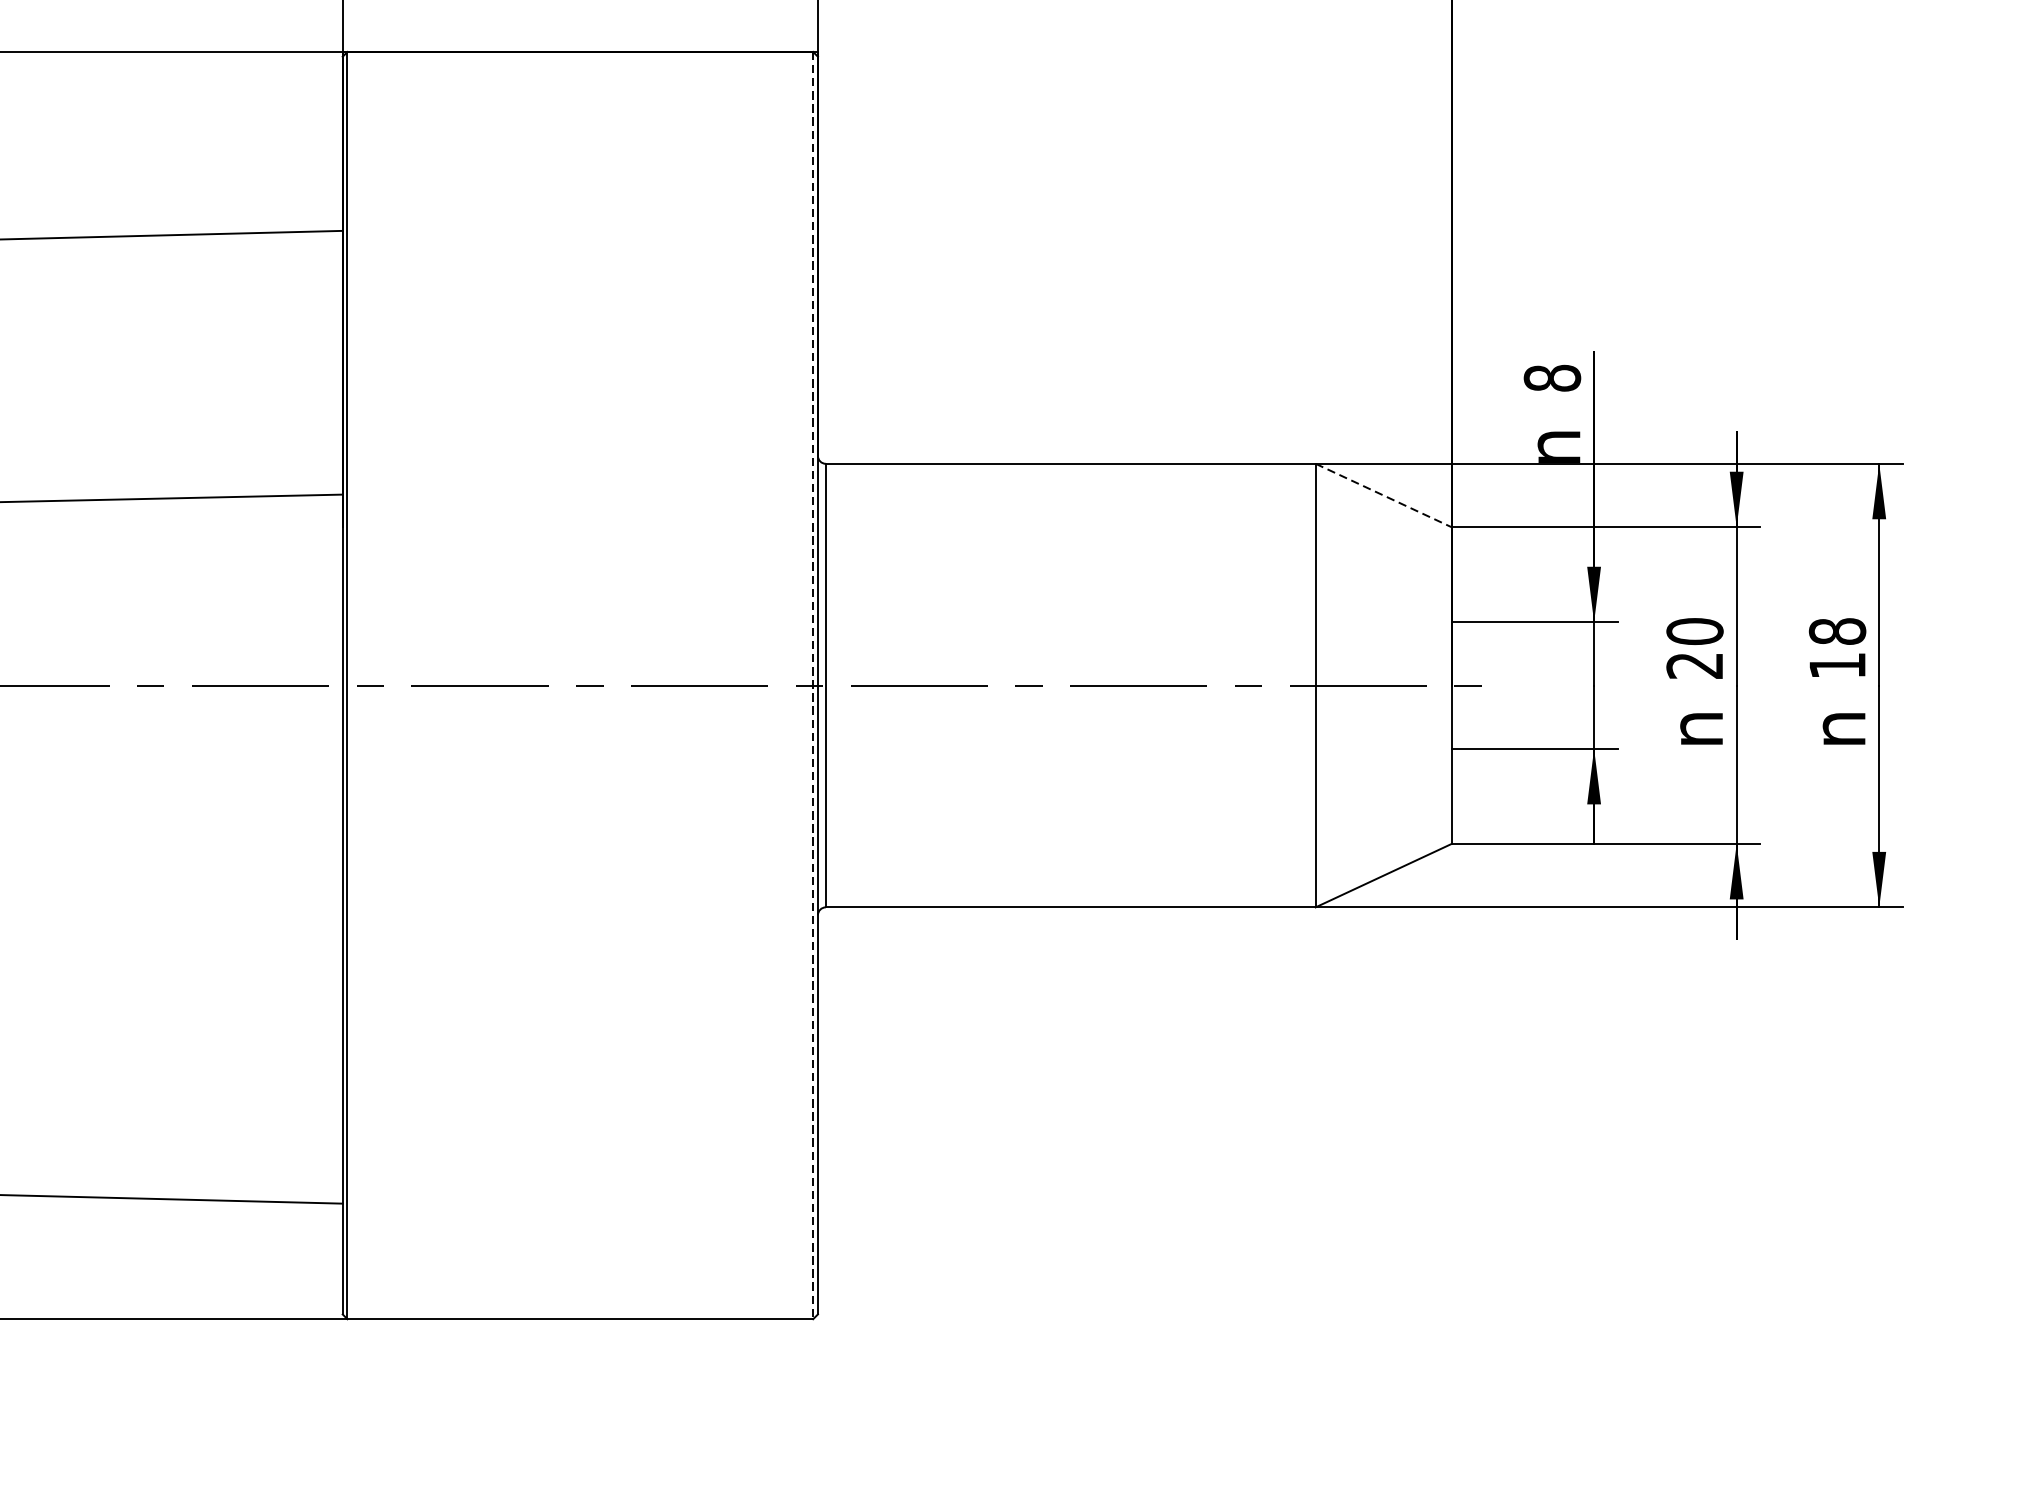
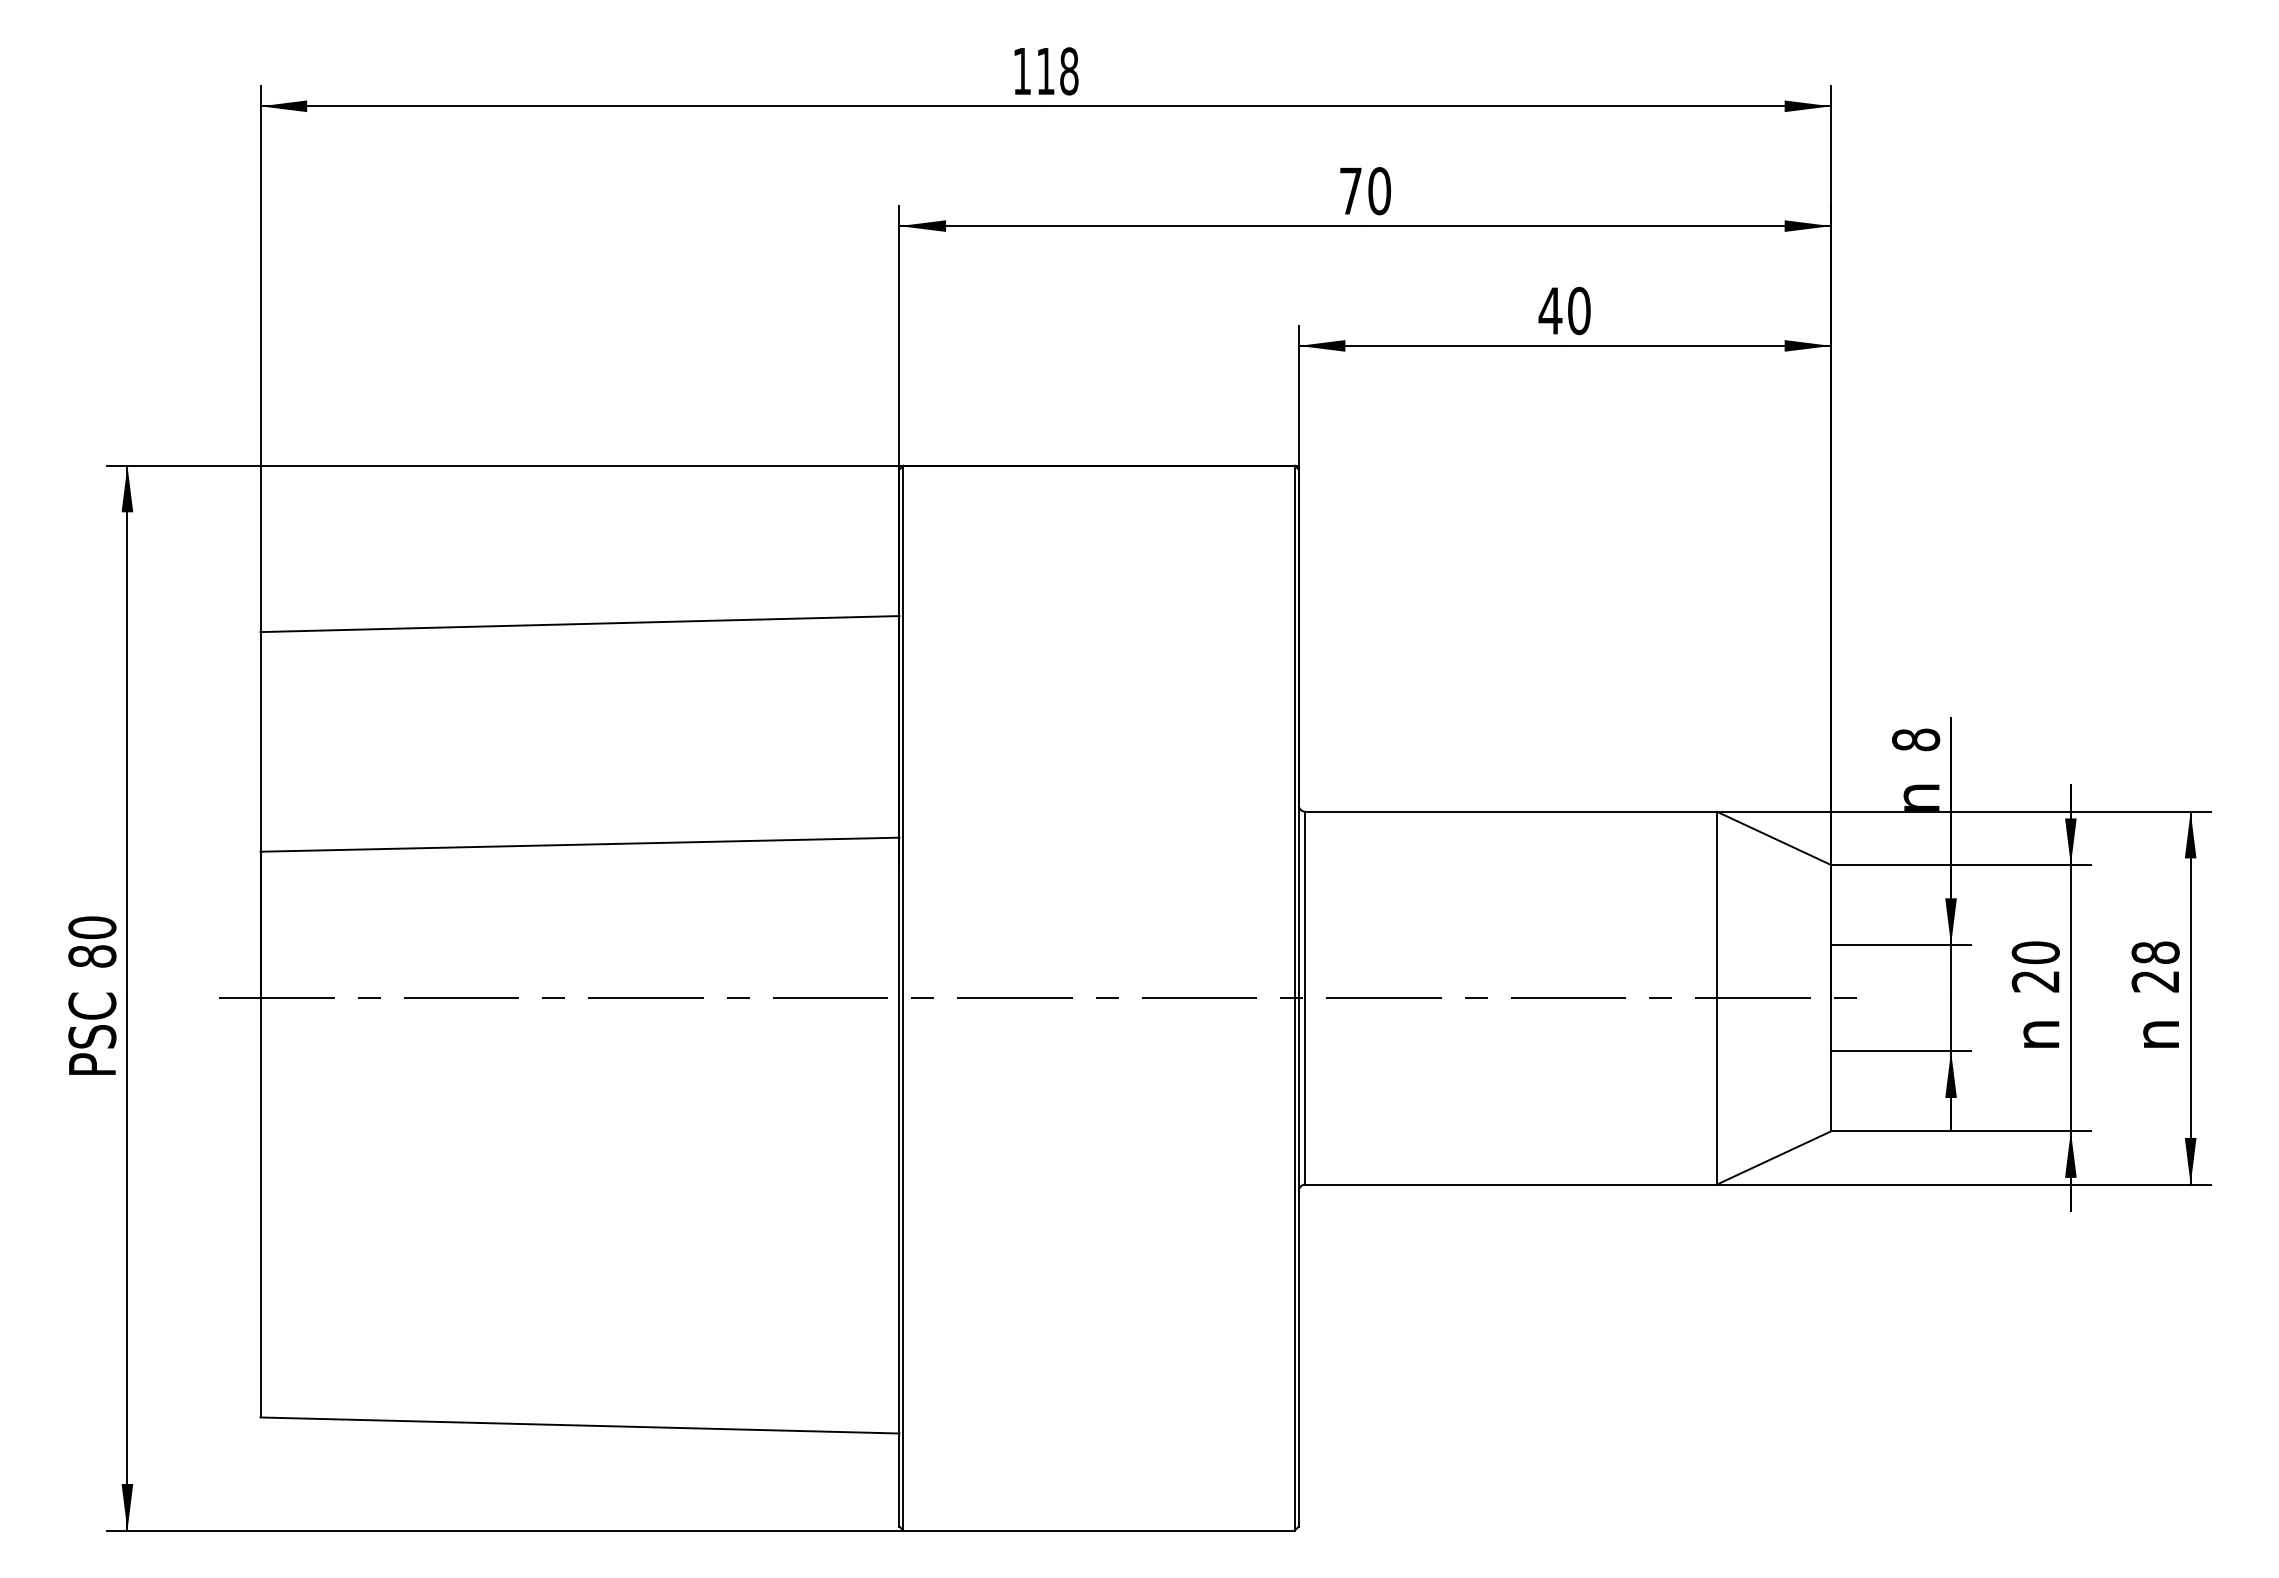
line: (1384, 495) -> (1774, 838), dashed -> solid
text: (1836, 665) -> (2154, 981), 18 -> 28
line: (812, 685) -> (1294, 998), dashed -> solid

